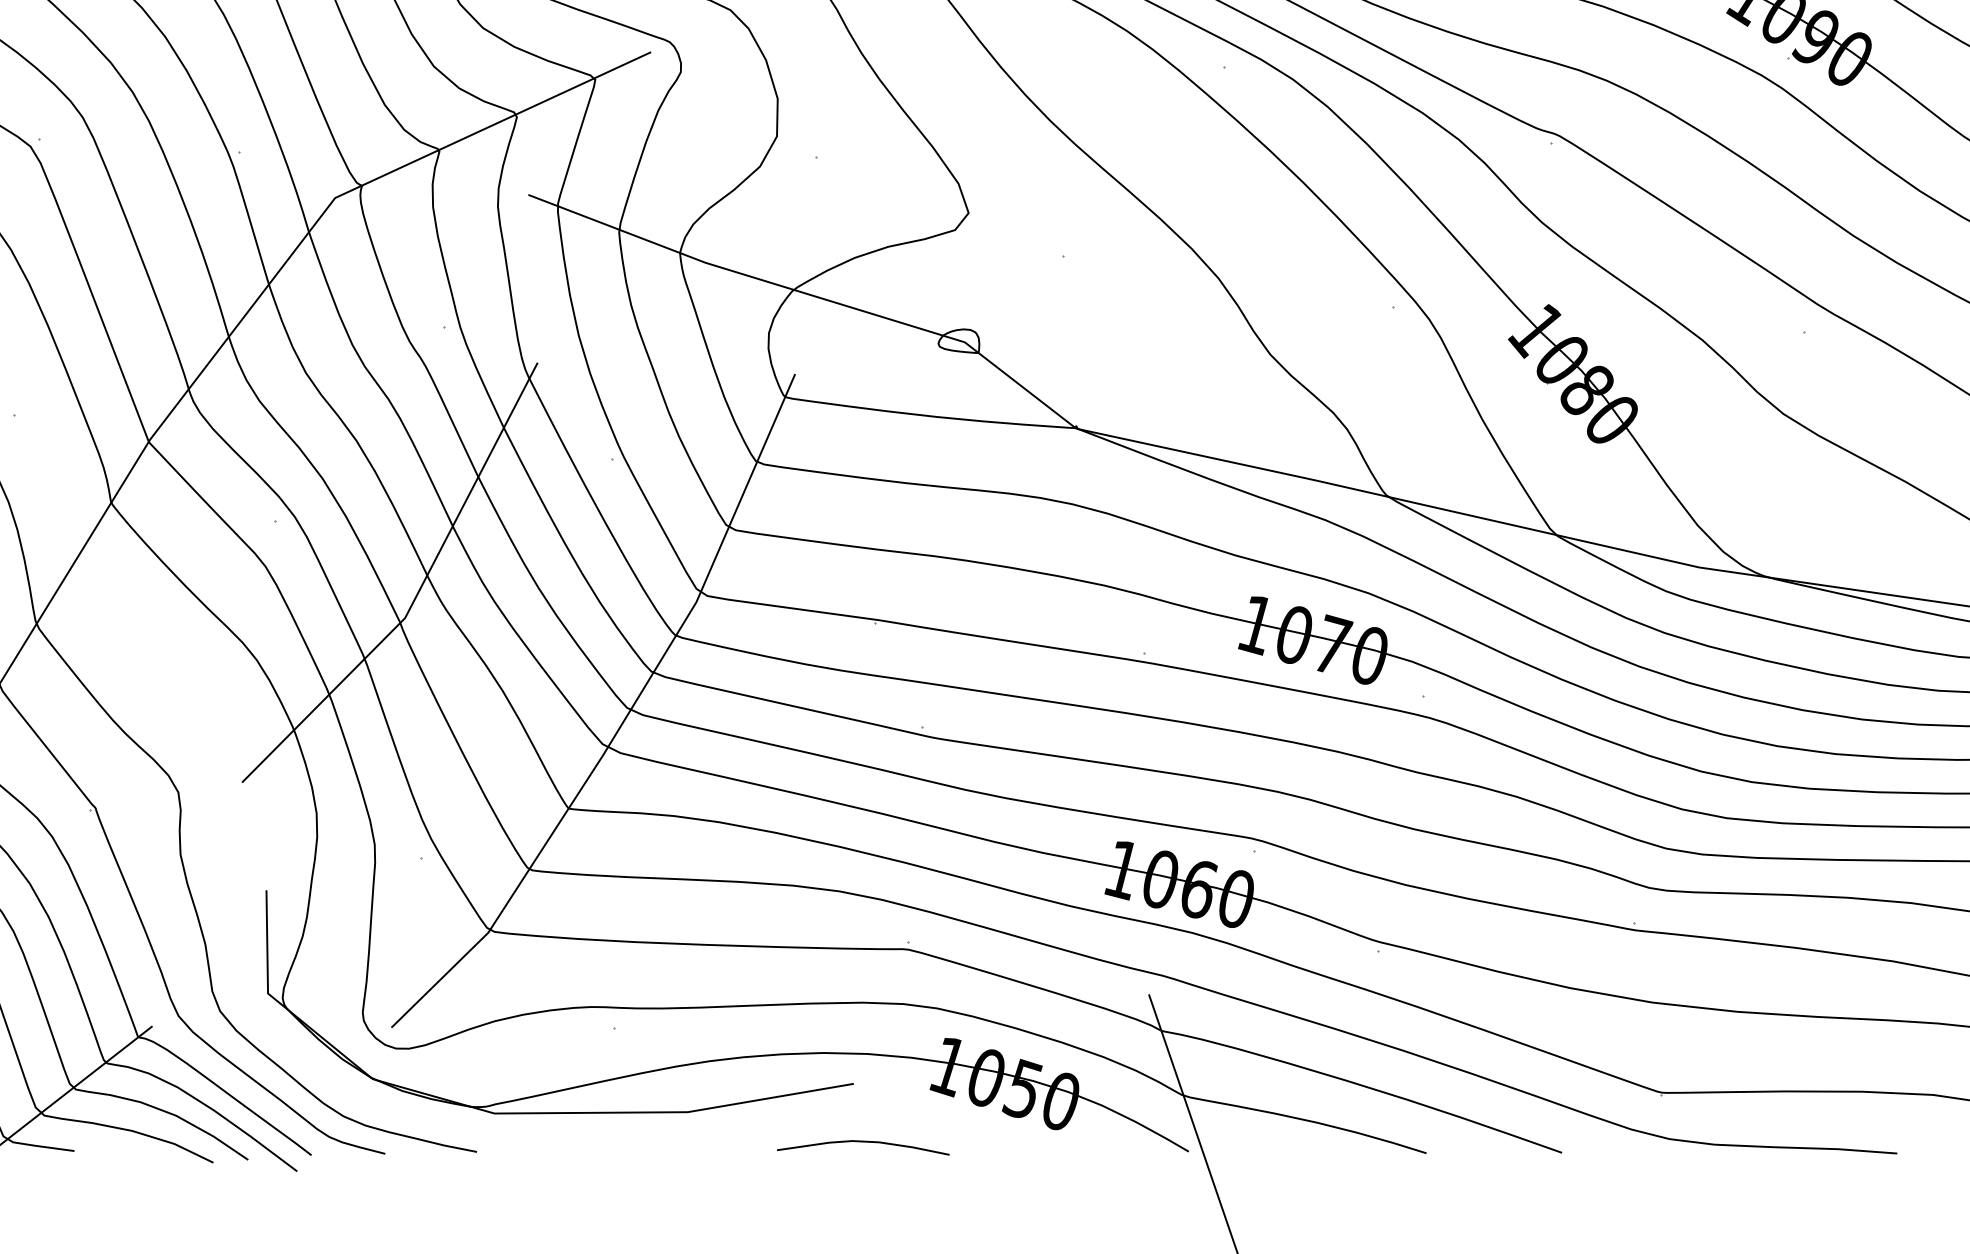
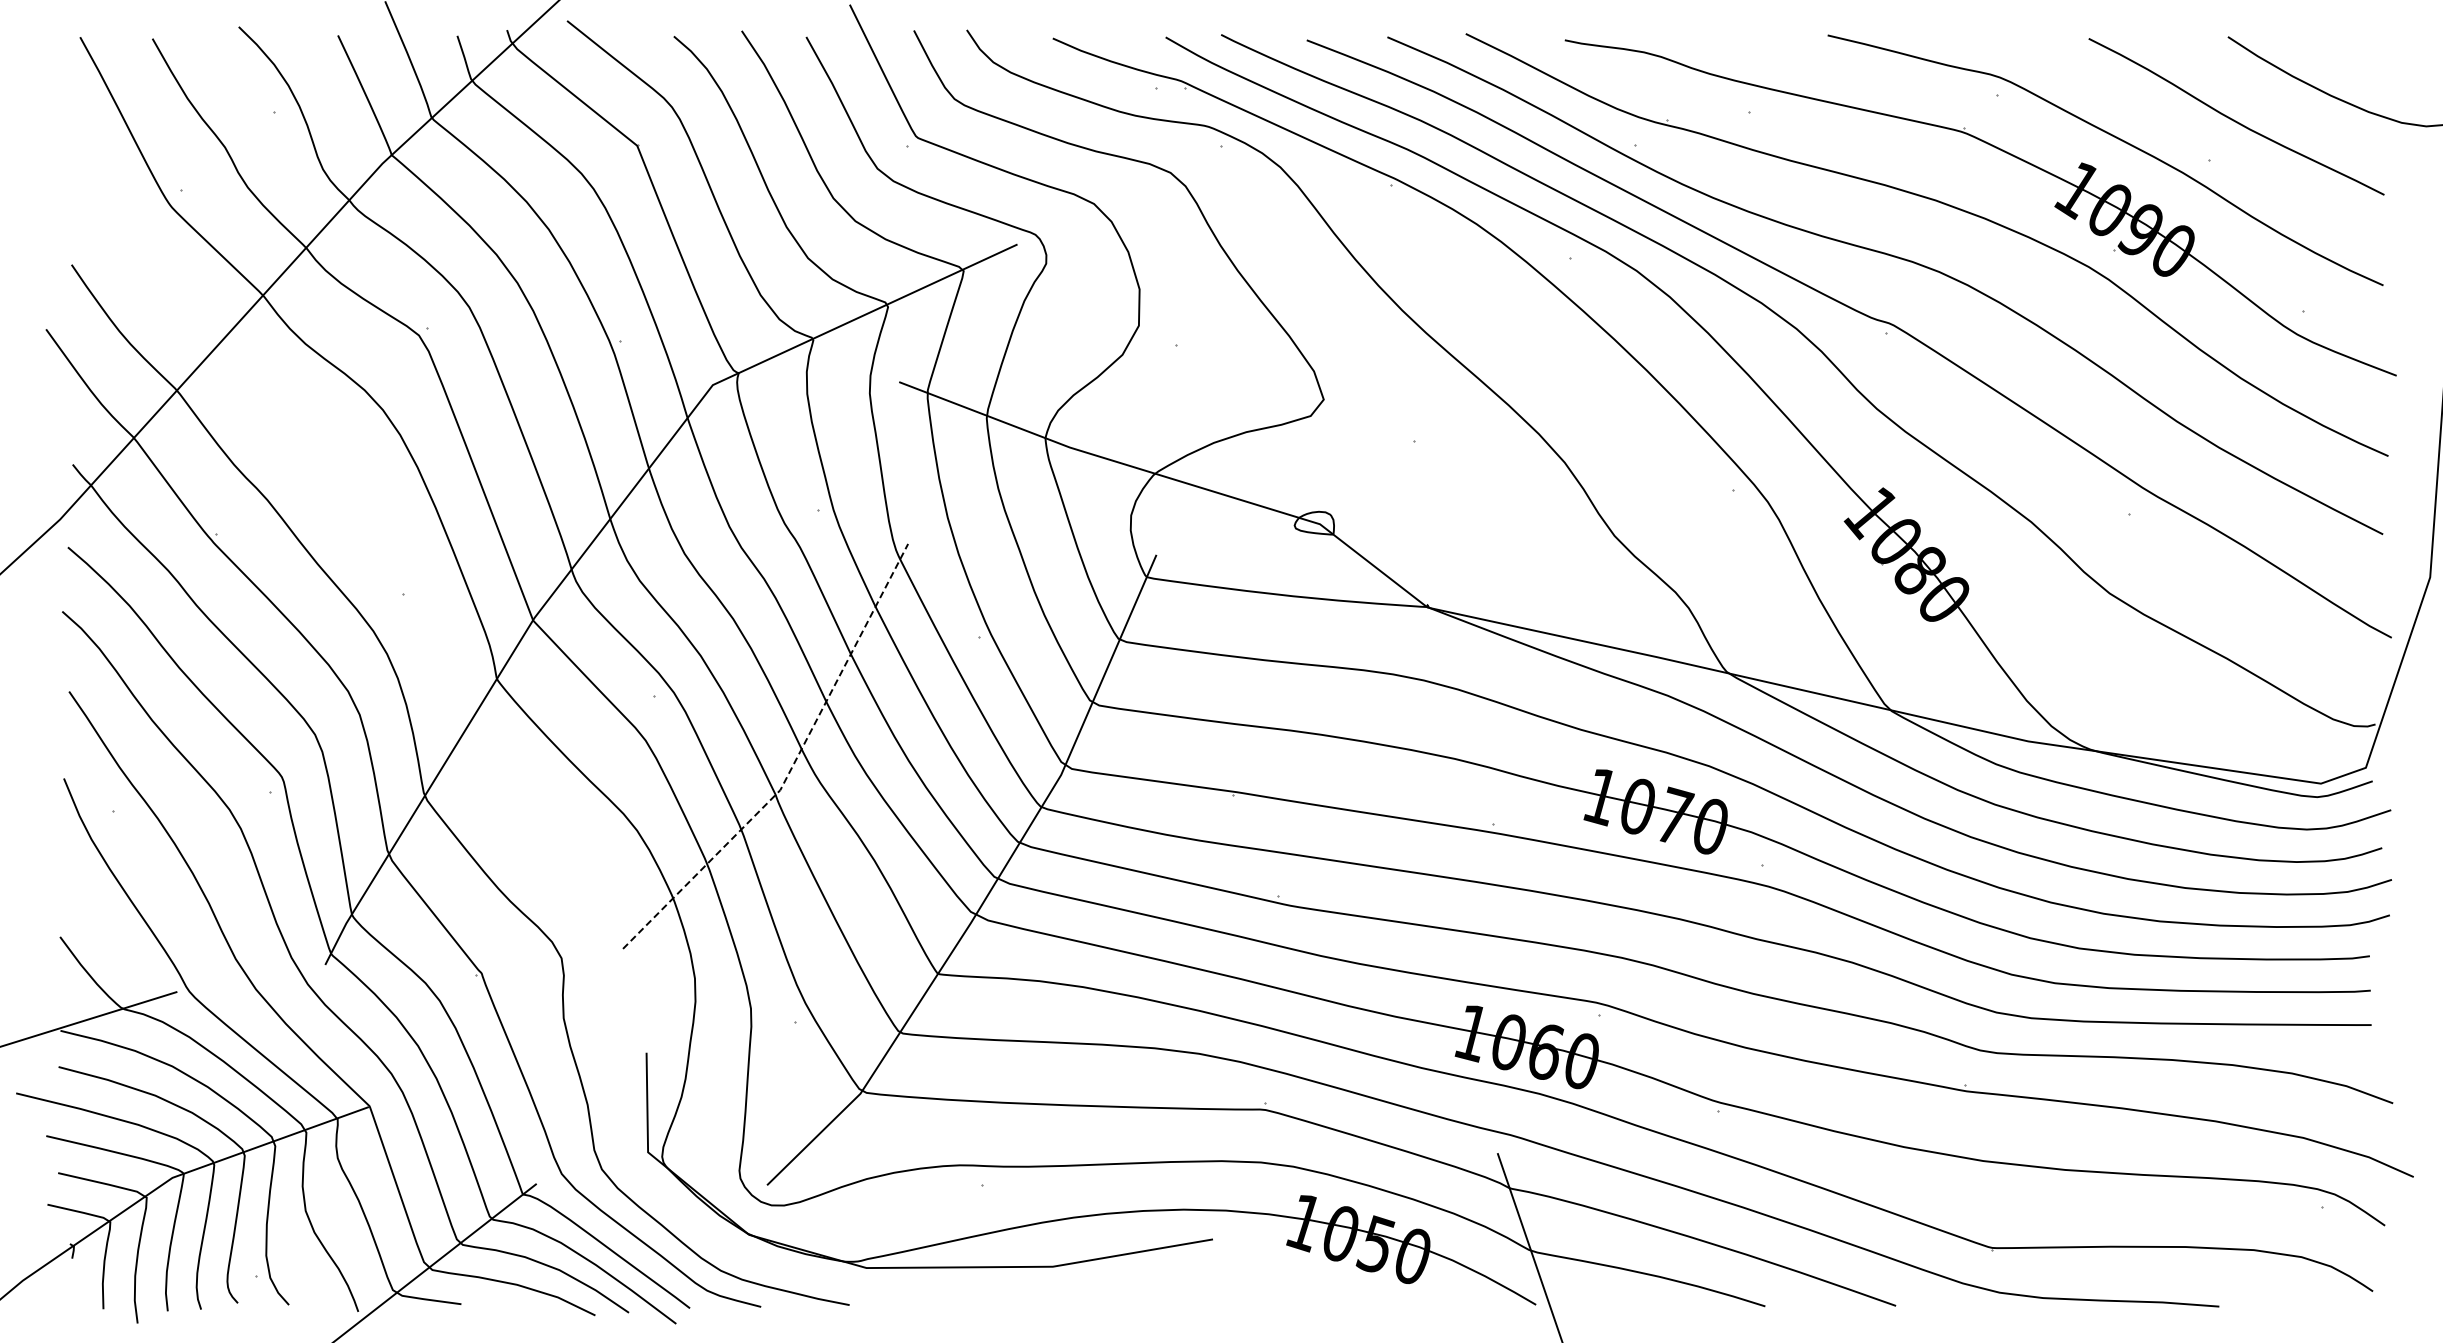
line: (417, 593) -> (792, 766), solid -> dashed
curve: (865, 1143) -> (1224, 1296), removed

